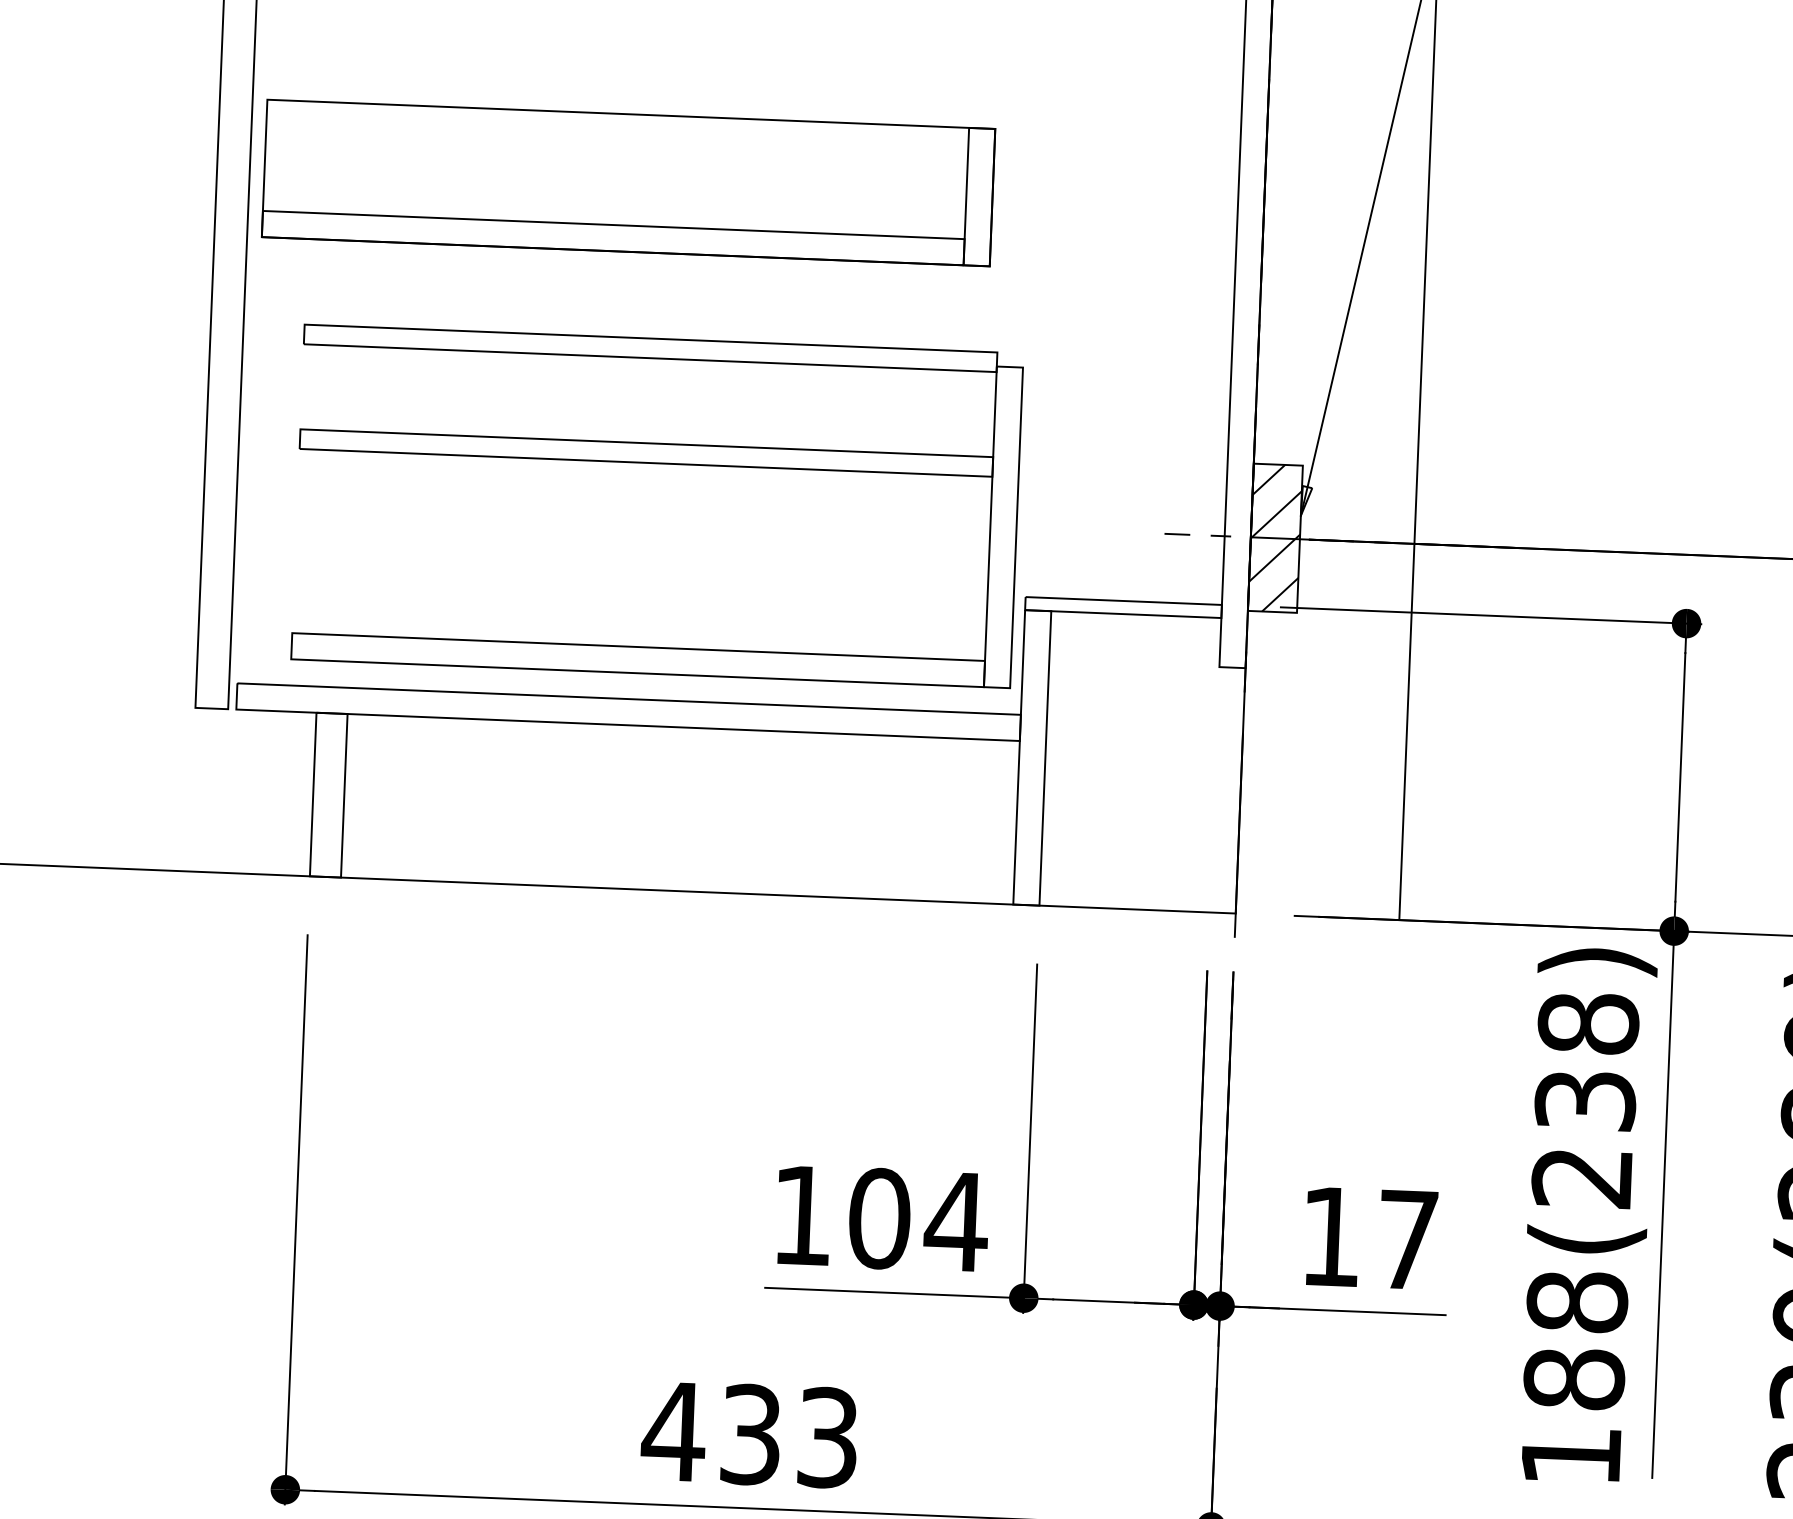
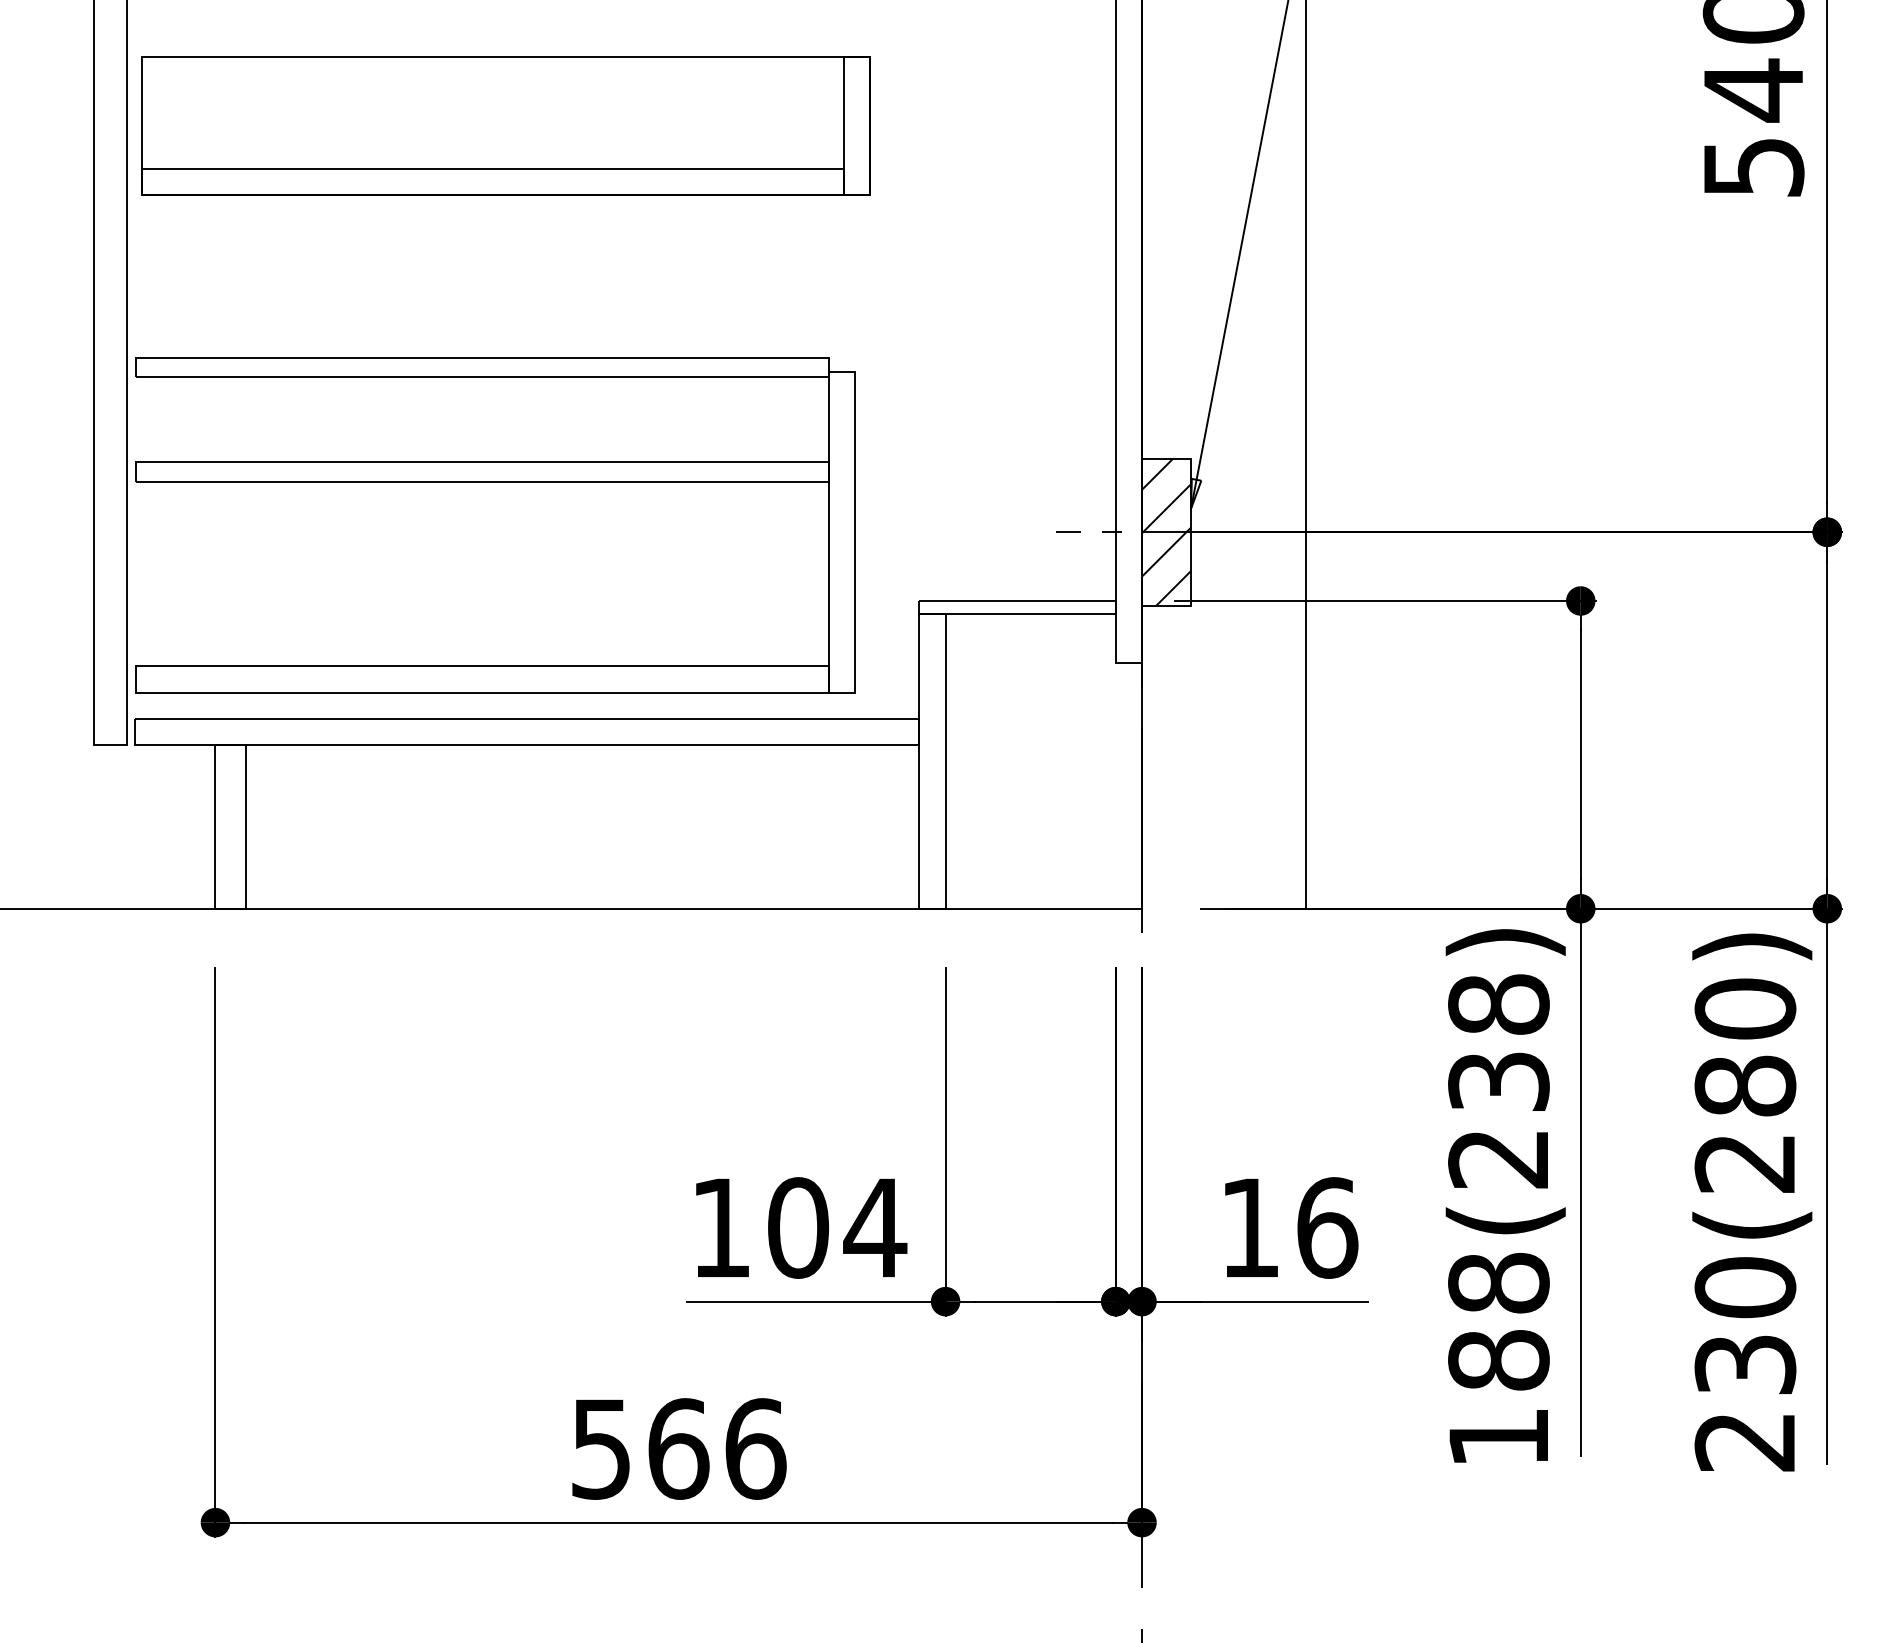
part: (628, 182) -> (505, 125), moved
part: (658, 463) -> (495, 482), moved
text: (1408, 1239) -> (1327, 1227), 17 -> 16
text: (750, 1434) -> (677, 1448), 433 -> 566

